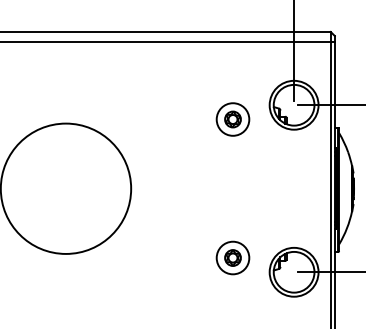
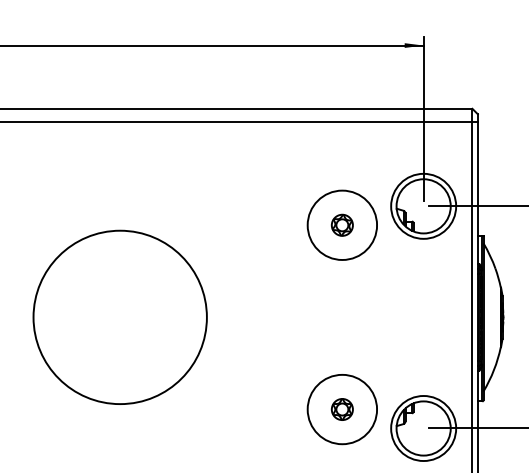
circle: (233, 118) -> (342, 224), size x1.6
circle: (233, 258) -> (342, 409), size x1.6

